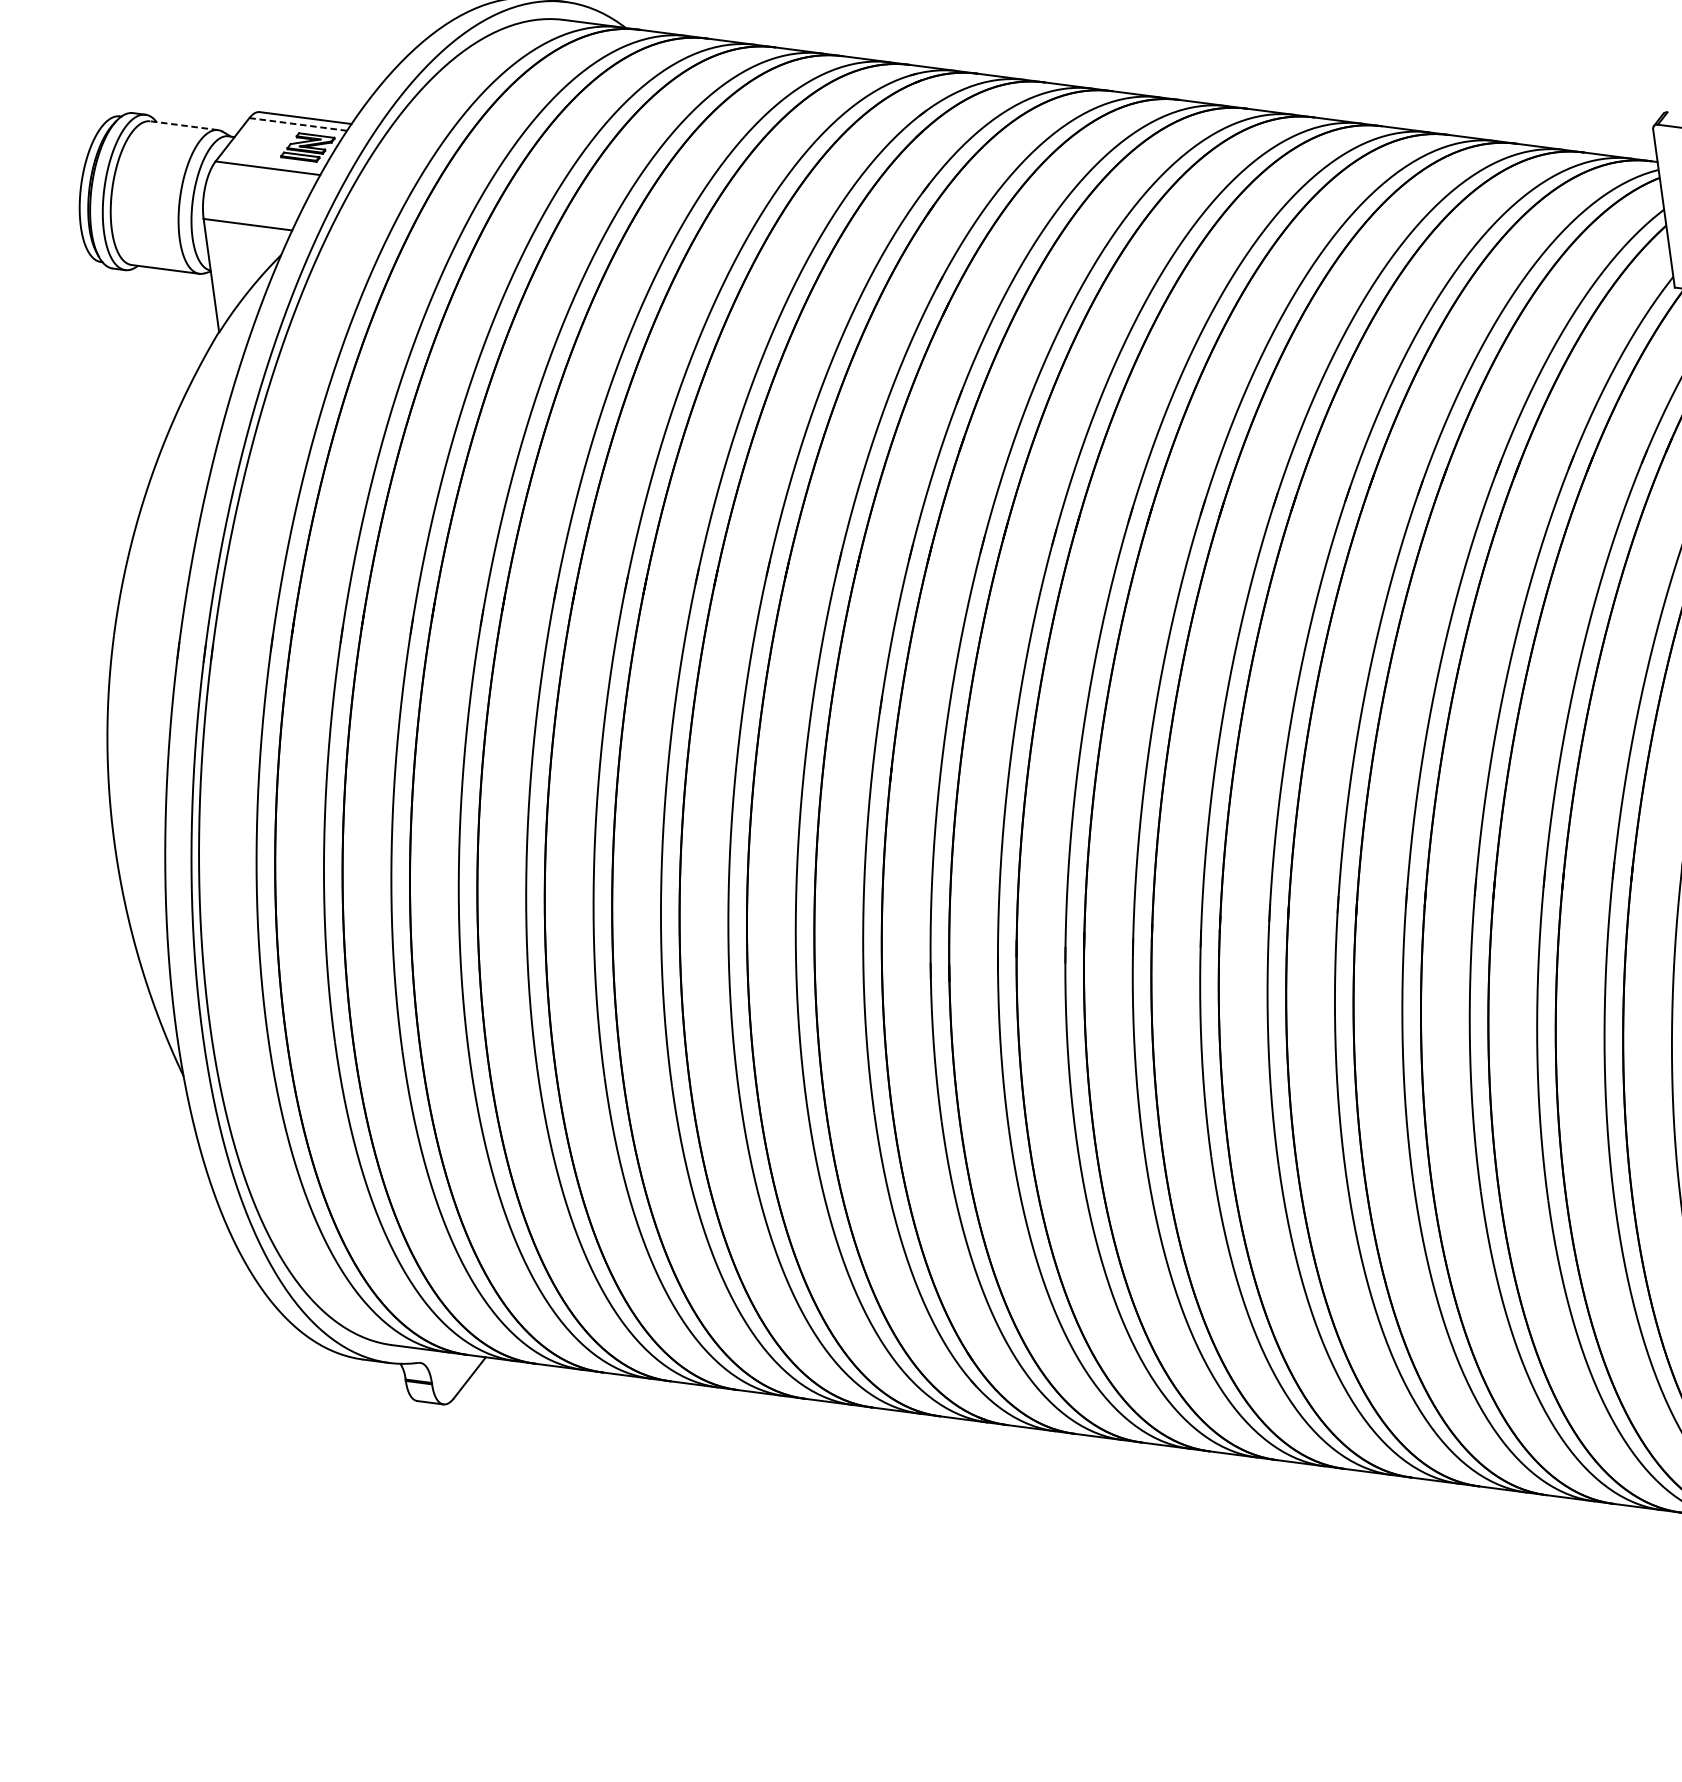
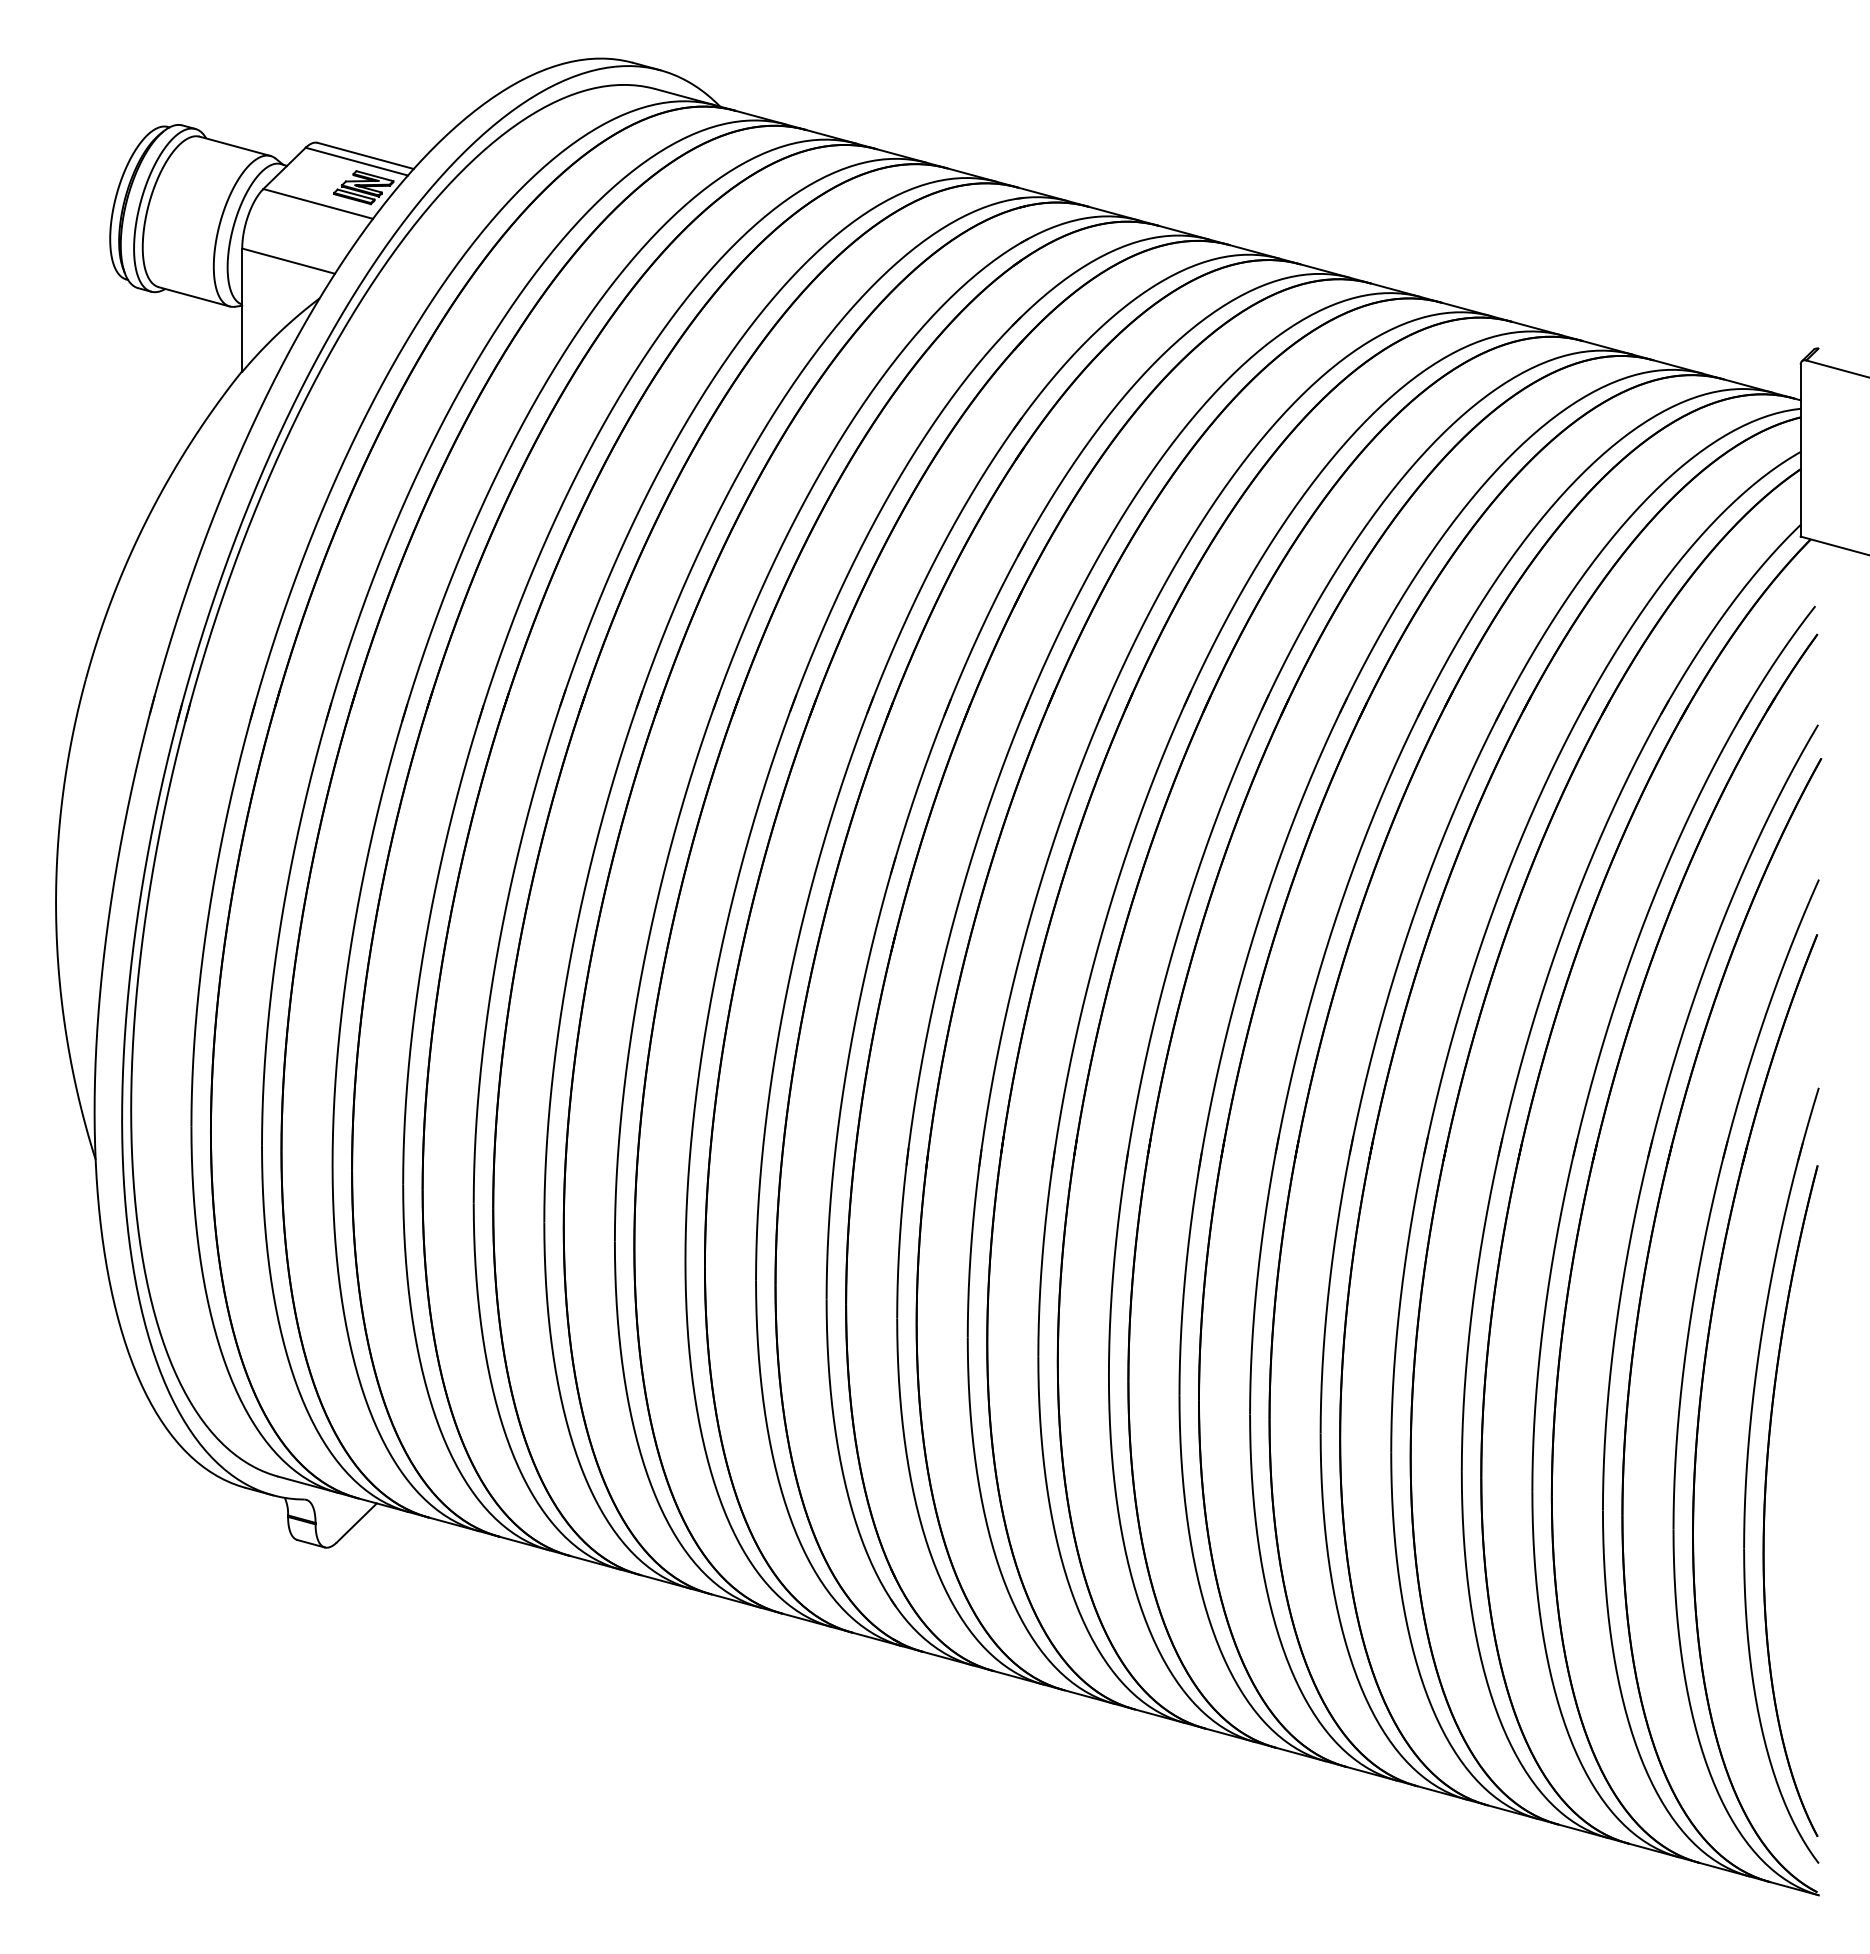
line: (297, 124) -> (356, 161), dashed -> solid
line: (184, 125) -> (235, 146), dashed -> solid

